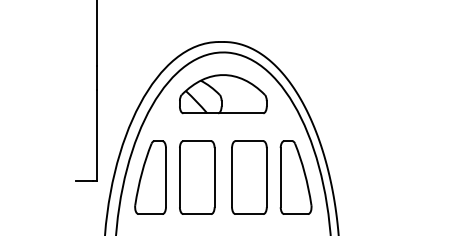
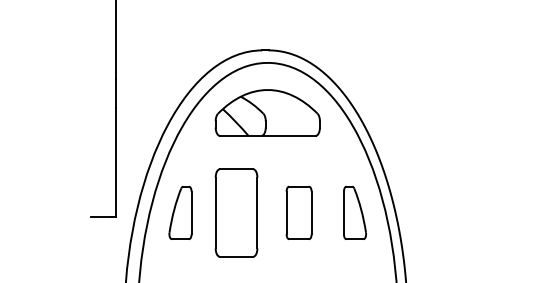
part: (150, 177) -> (180, 212), size x0.6
part: (249, 177) -> (299, 212), size x0.6
part: (295, 177) -> (354, 212), size x0.6

